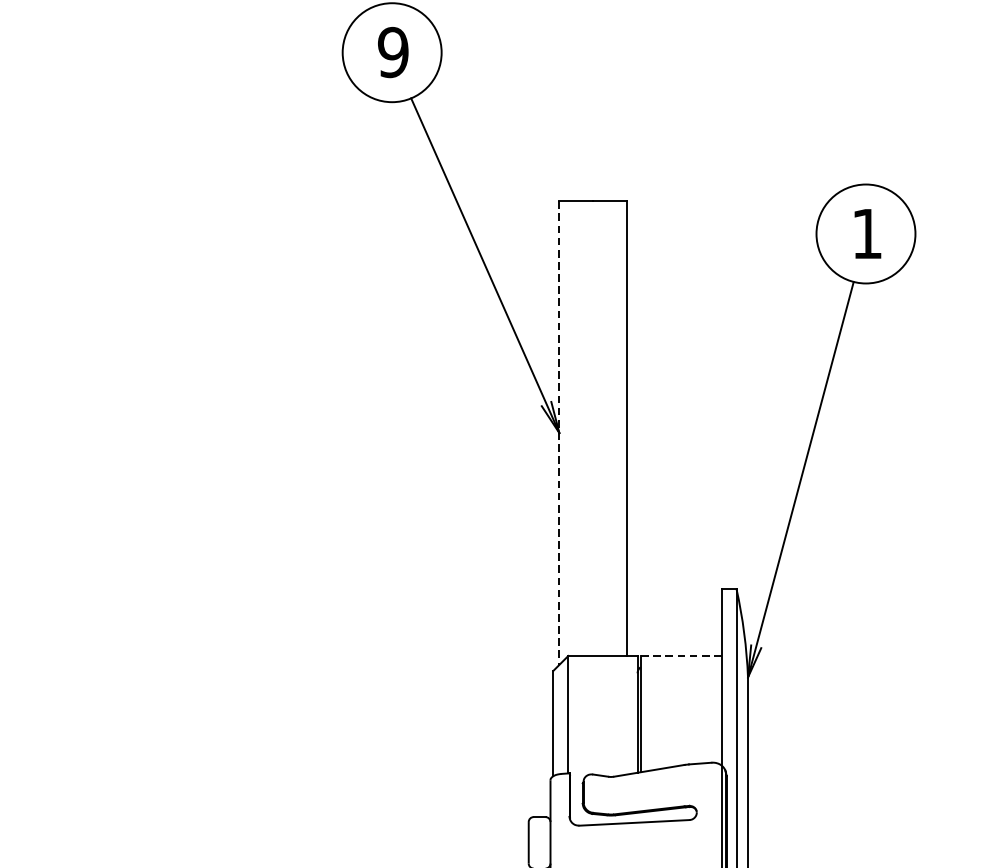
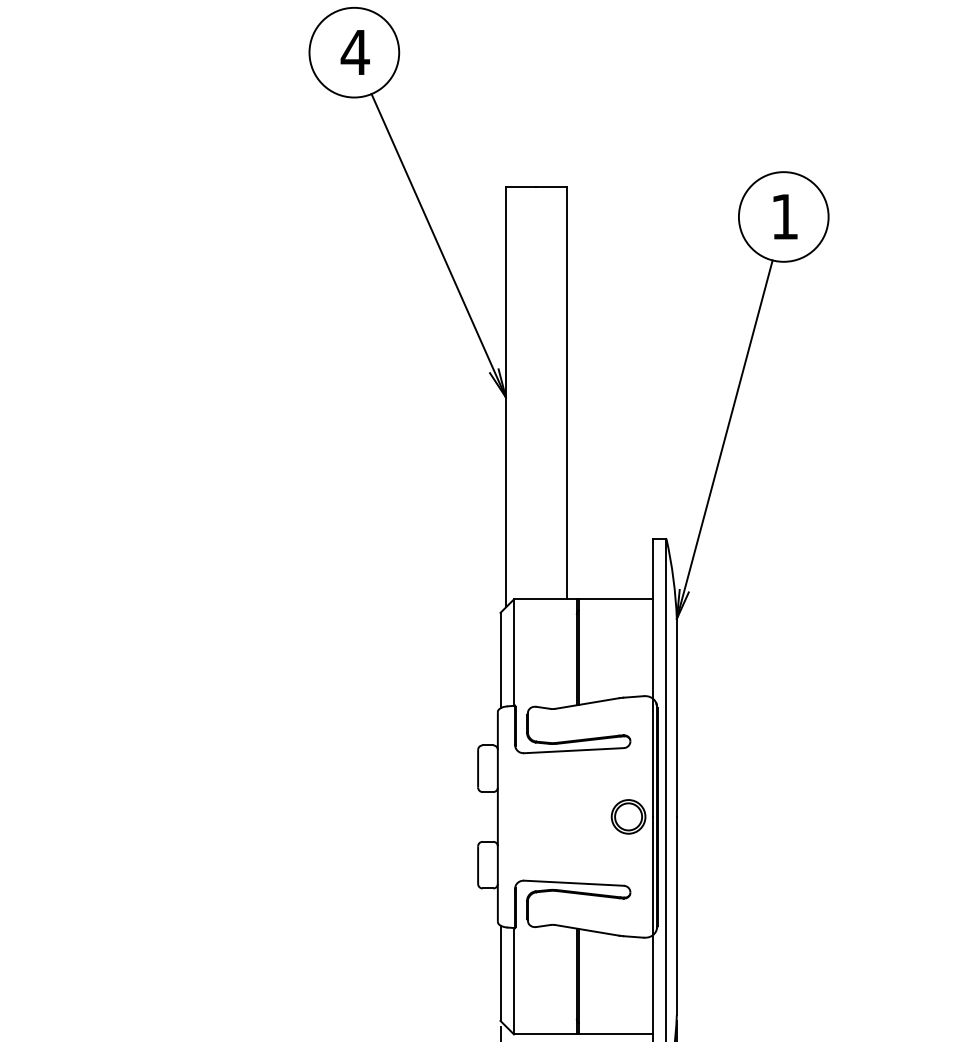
text: (392, 52) -> (354, 52), 9 -> 4
line: (558, 433) -> (505, 397), dashed -> solid
line: (681, 656) -> (616, 599), dashed -> solid

